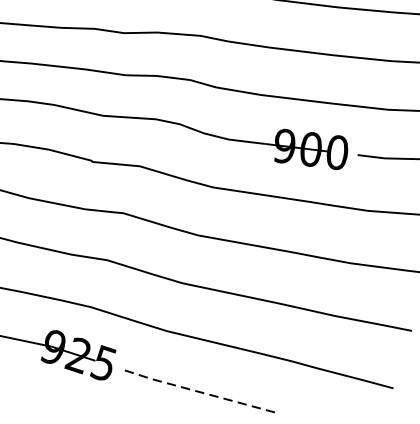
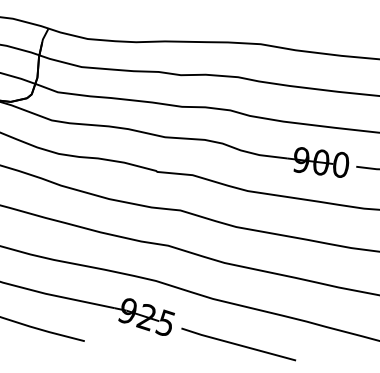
line: (199, 391) -> (237, 344), dashed -> solid

